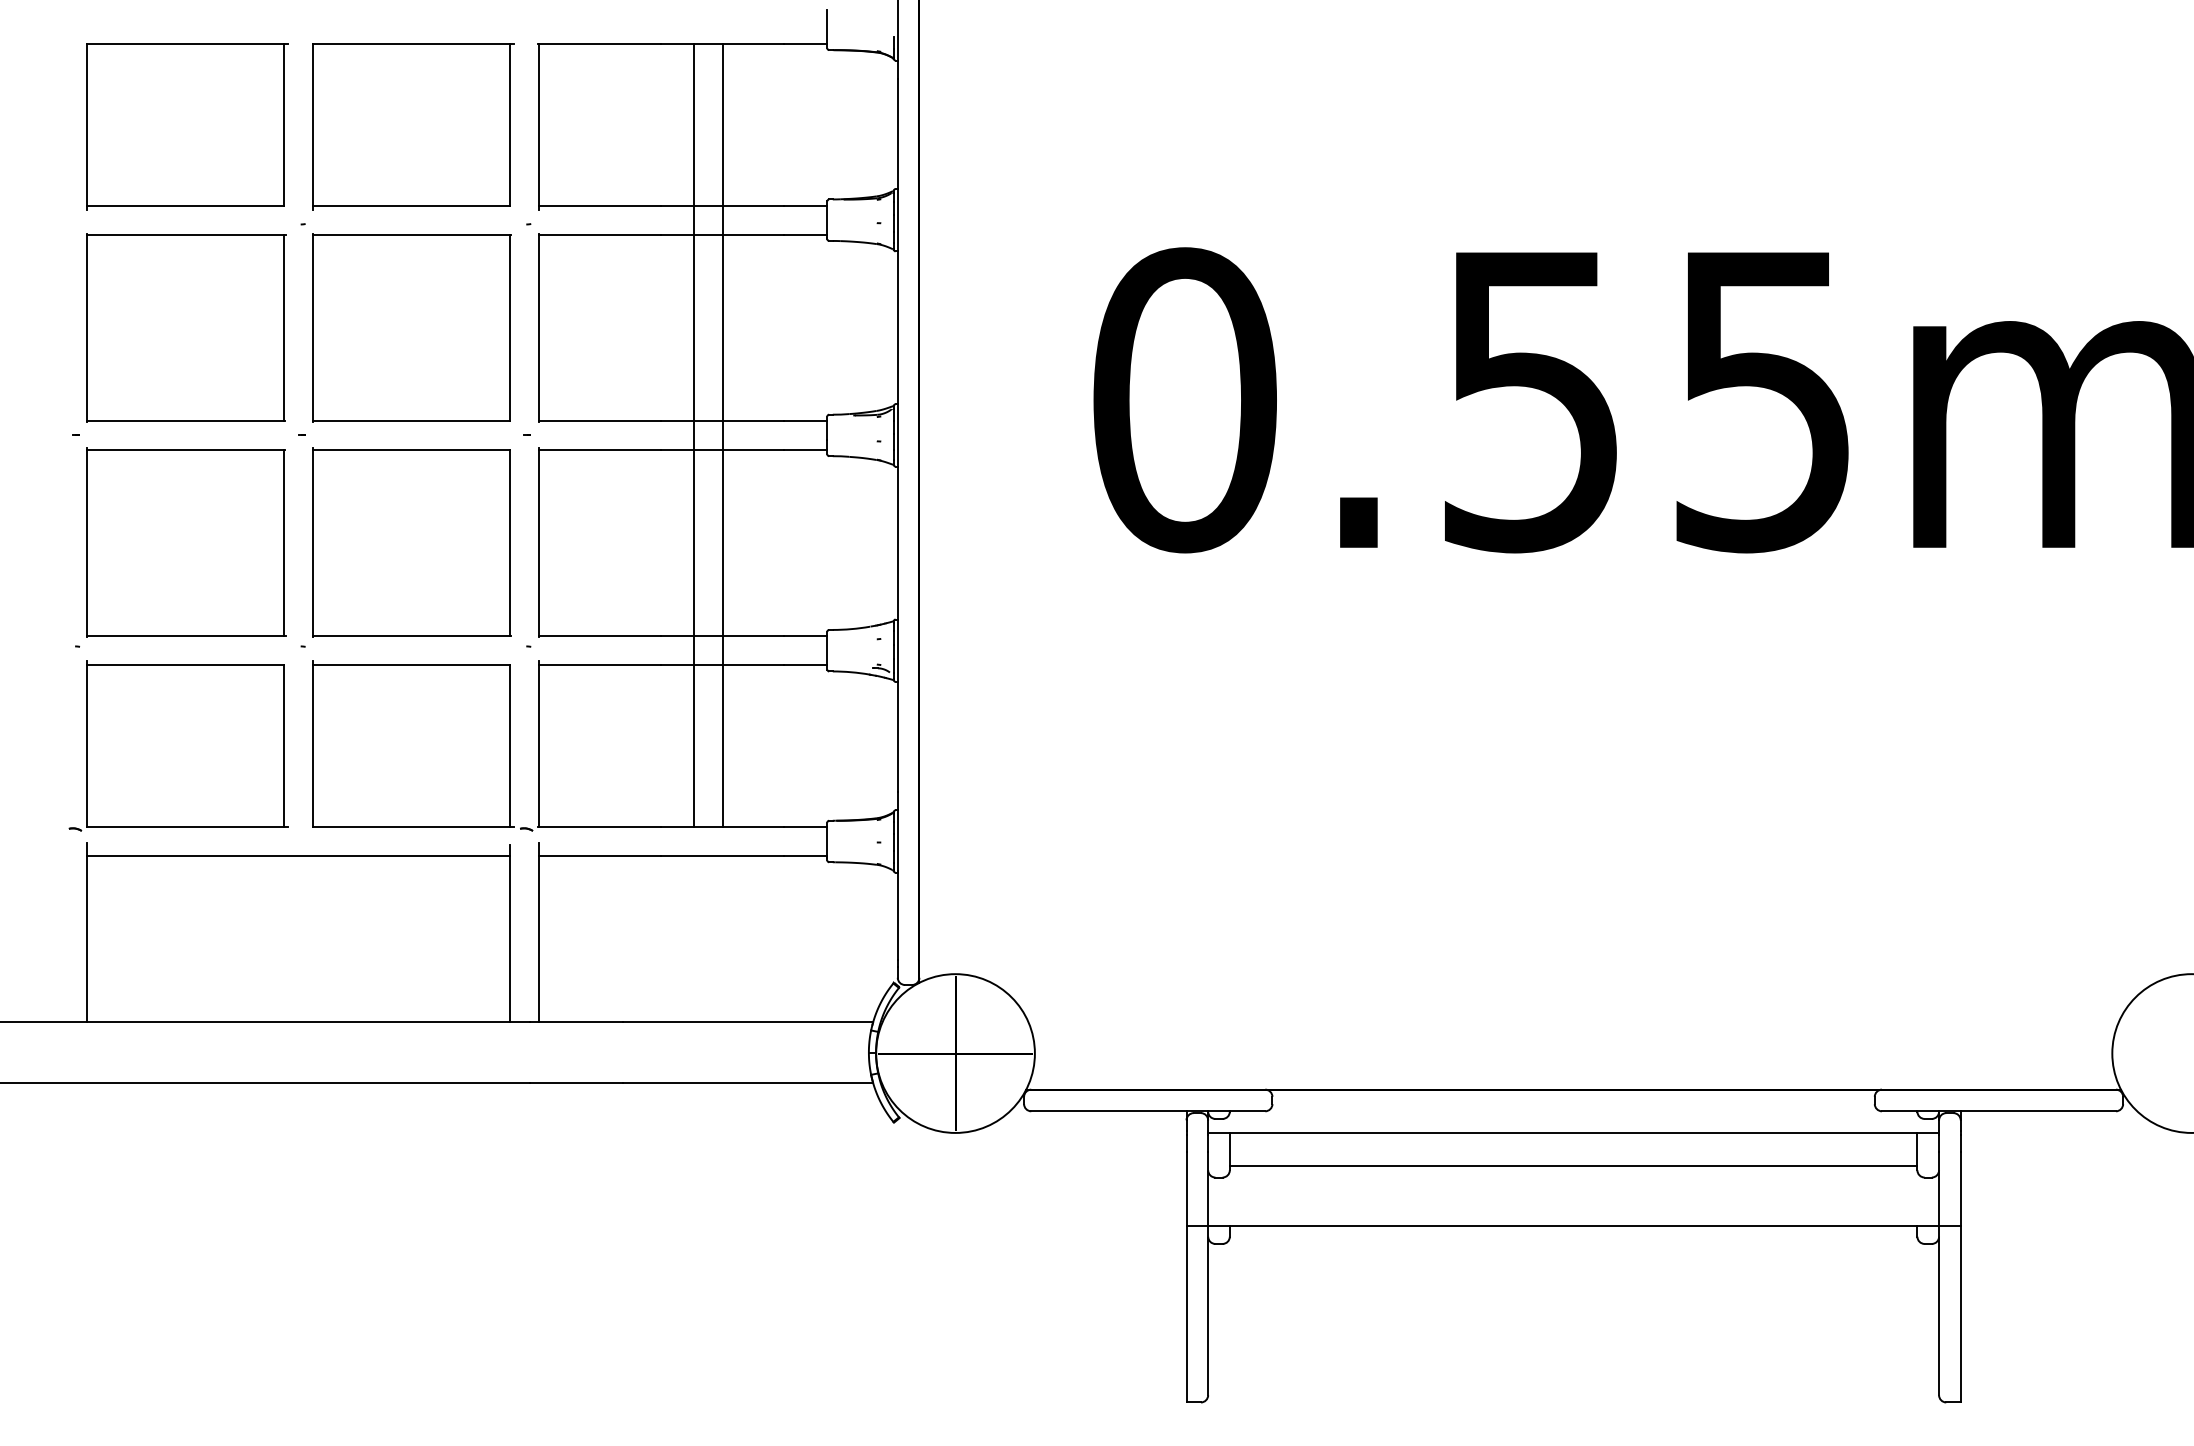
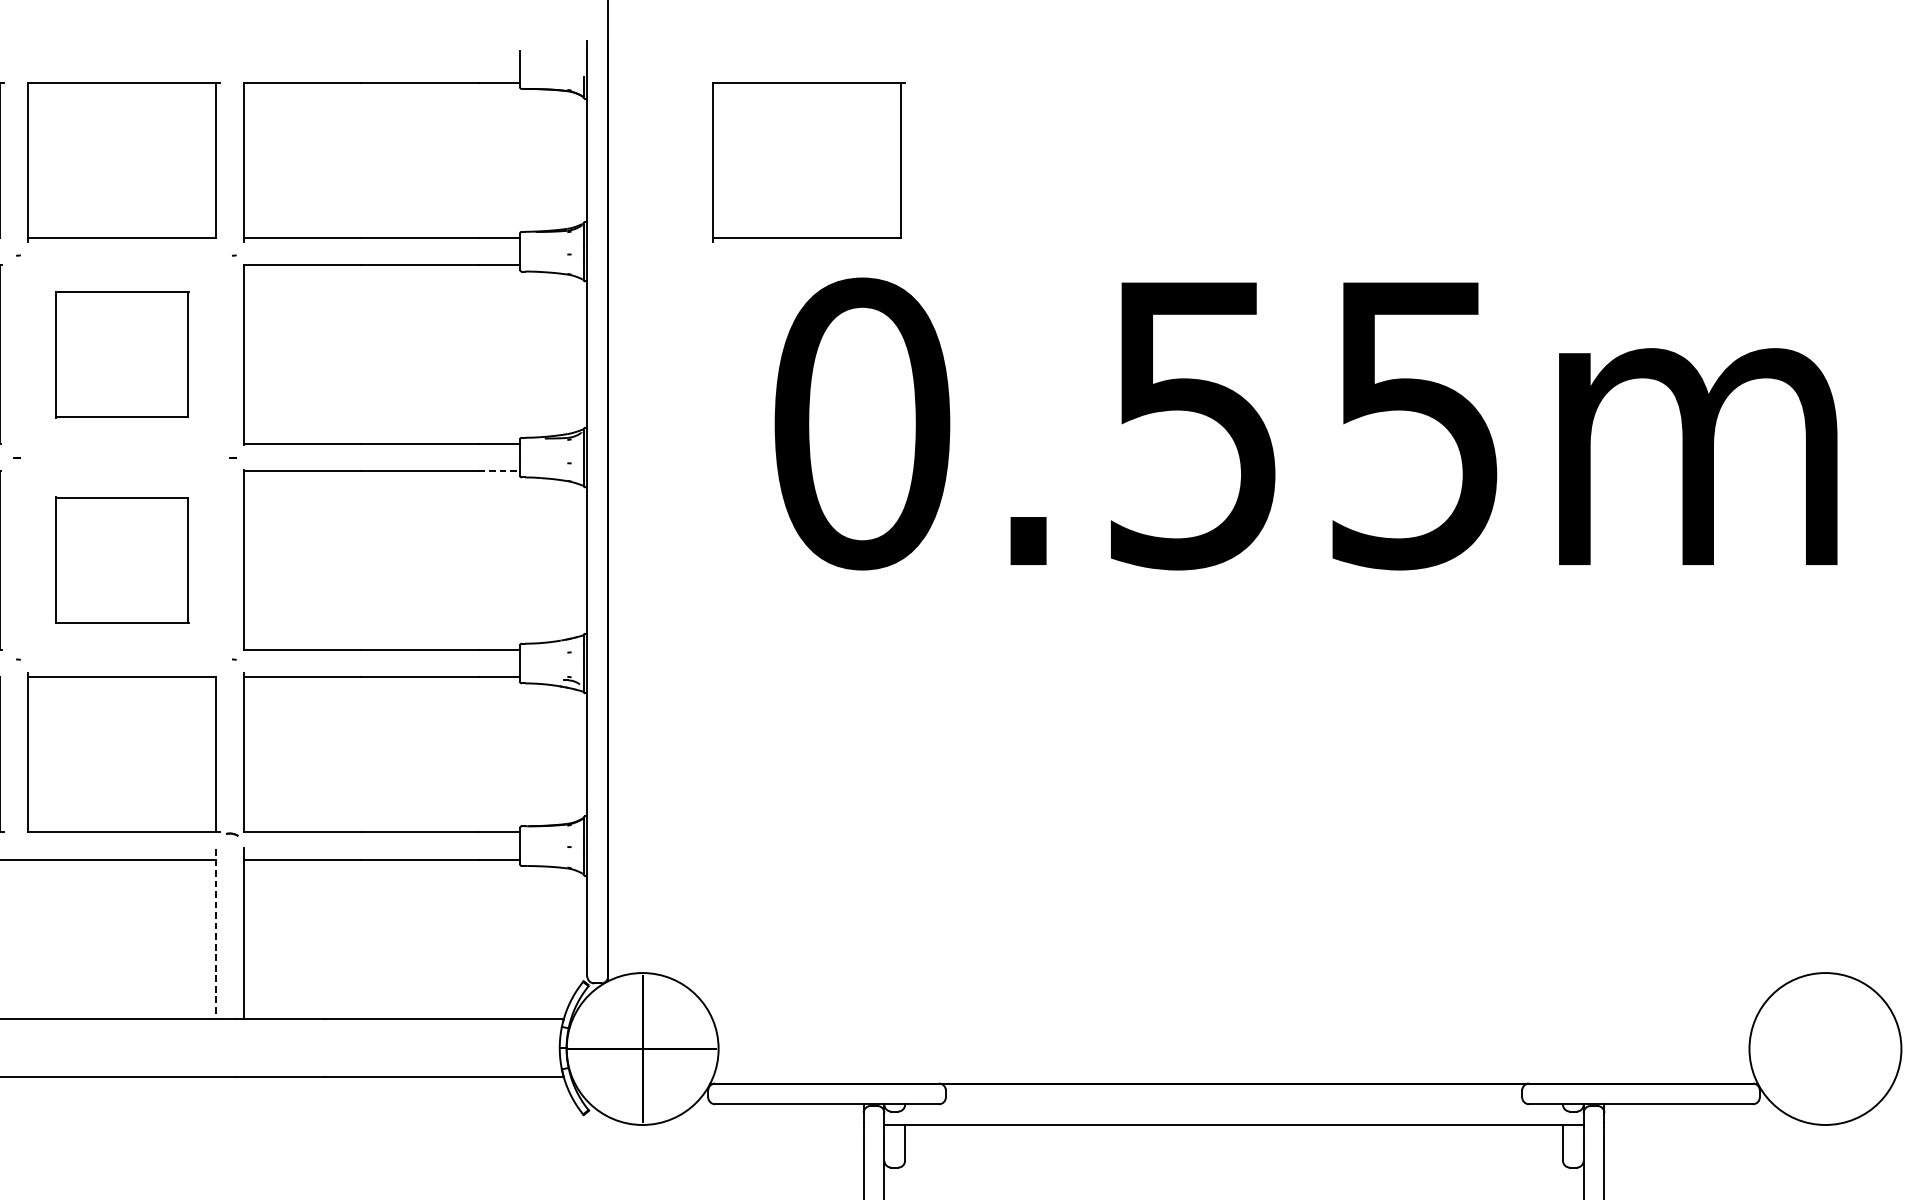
part: (1129, 126) -> (809, 162), added
part: (411, 327) -> (122, 354), size x0.7
line: (693, 435) -> (391, 457), removed
line: (722, 435) -> (419, 457), removed
line: (805, 449) -> (499, 471), solid -> dashed
part: (411, 542) -> (122, 560), size x0.7
line: (509, 933) -> (215, 934), solid -> dashed
line: (1573, 1165) -> (1233, 1156), removed

